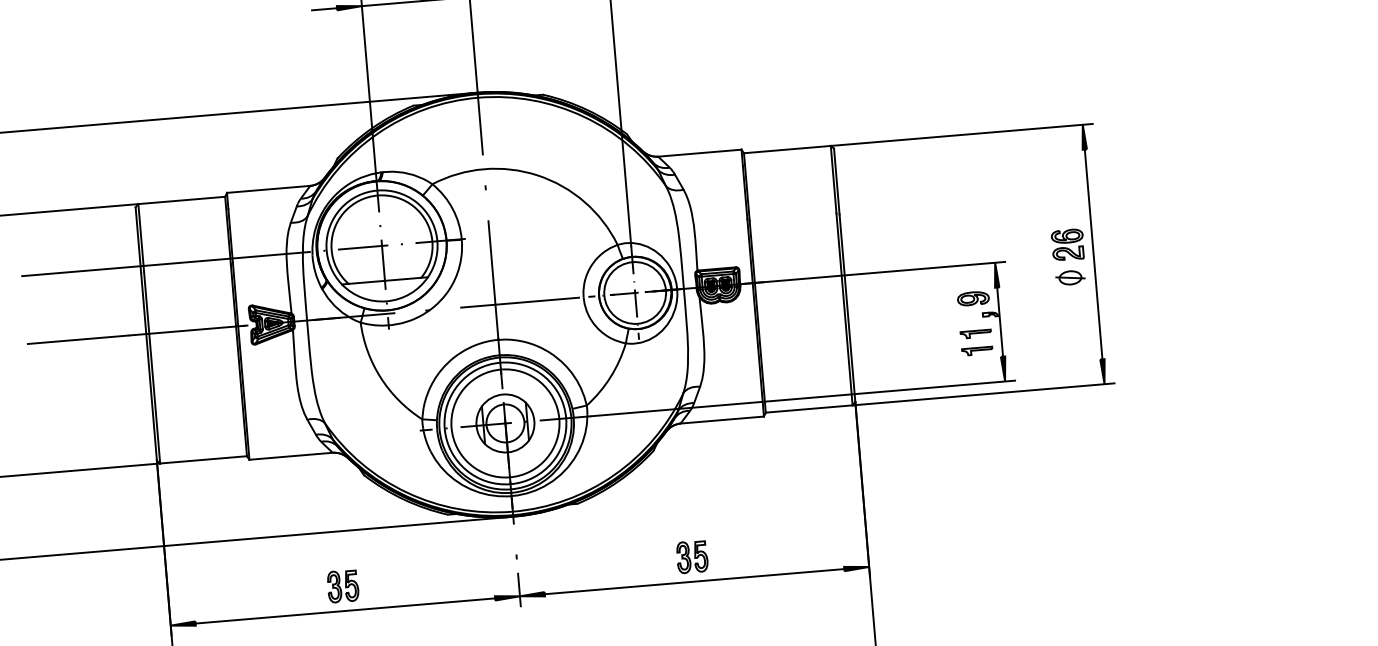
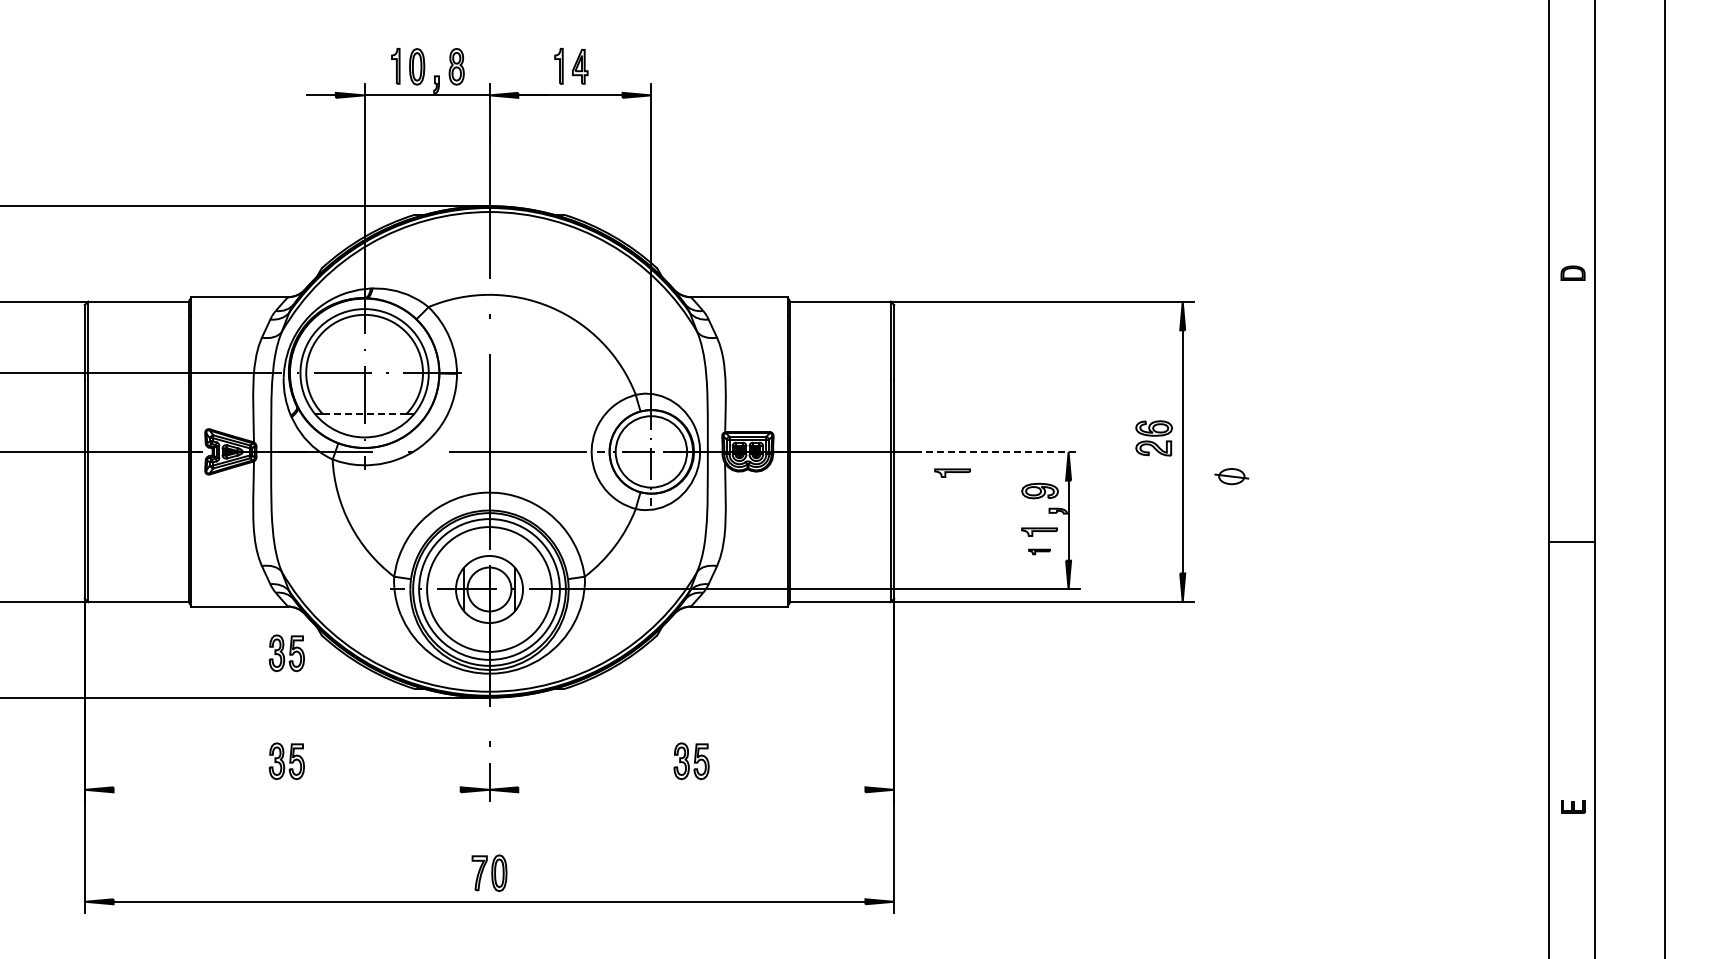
line: (933, 267) -> (997, 451), solid -> dashed
part: (1070, 277) -> (1231, 476), moved
line: (385, 280) -> (365, 413), solid -> dashed
part: (896, 288) -> (952, 472), added
part: (977, 350) -> (1039, 551), size x0.6
part: (334, 493) -> (286, 653), added
line: (694, 581) -> (691, 789), removed
line: (344, 610) -> (286, 789), removed

